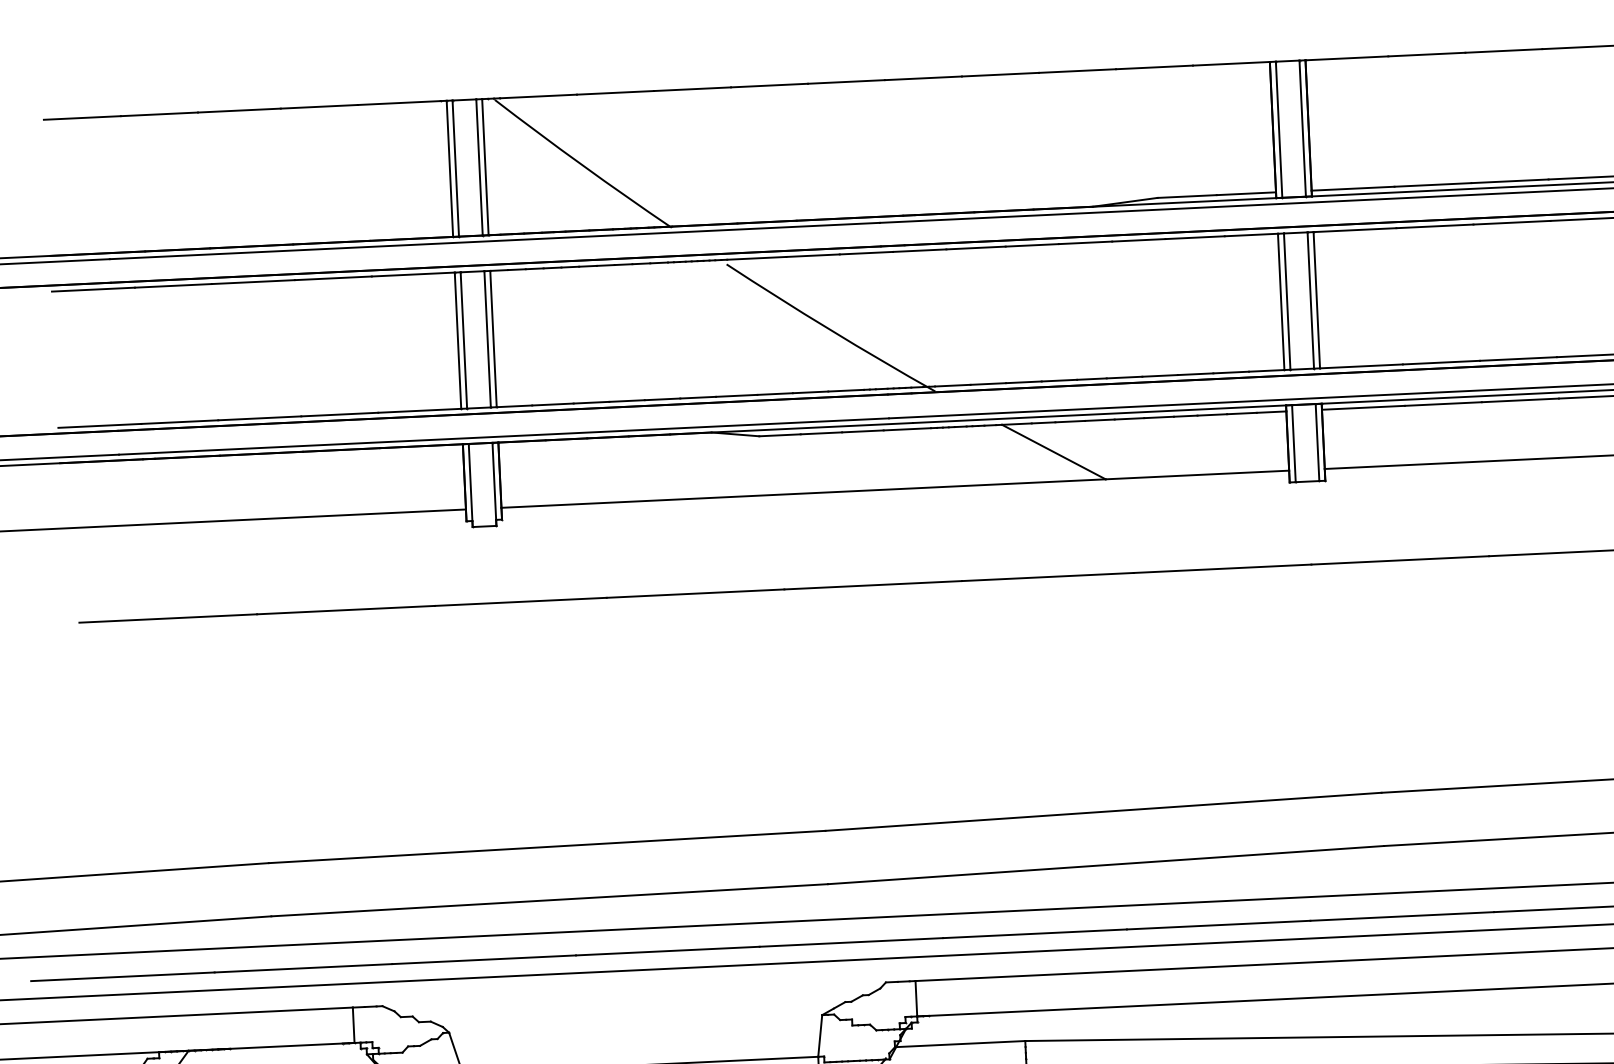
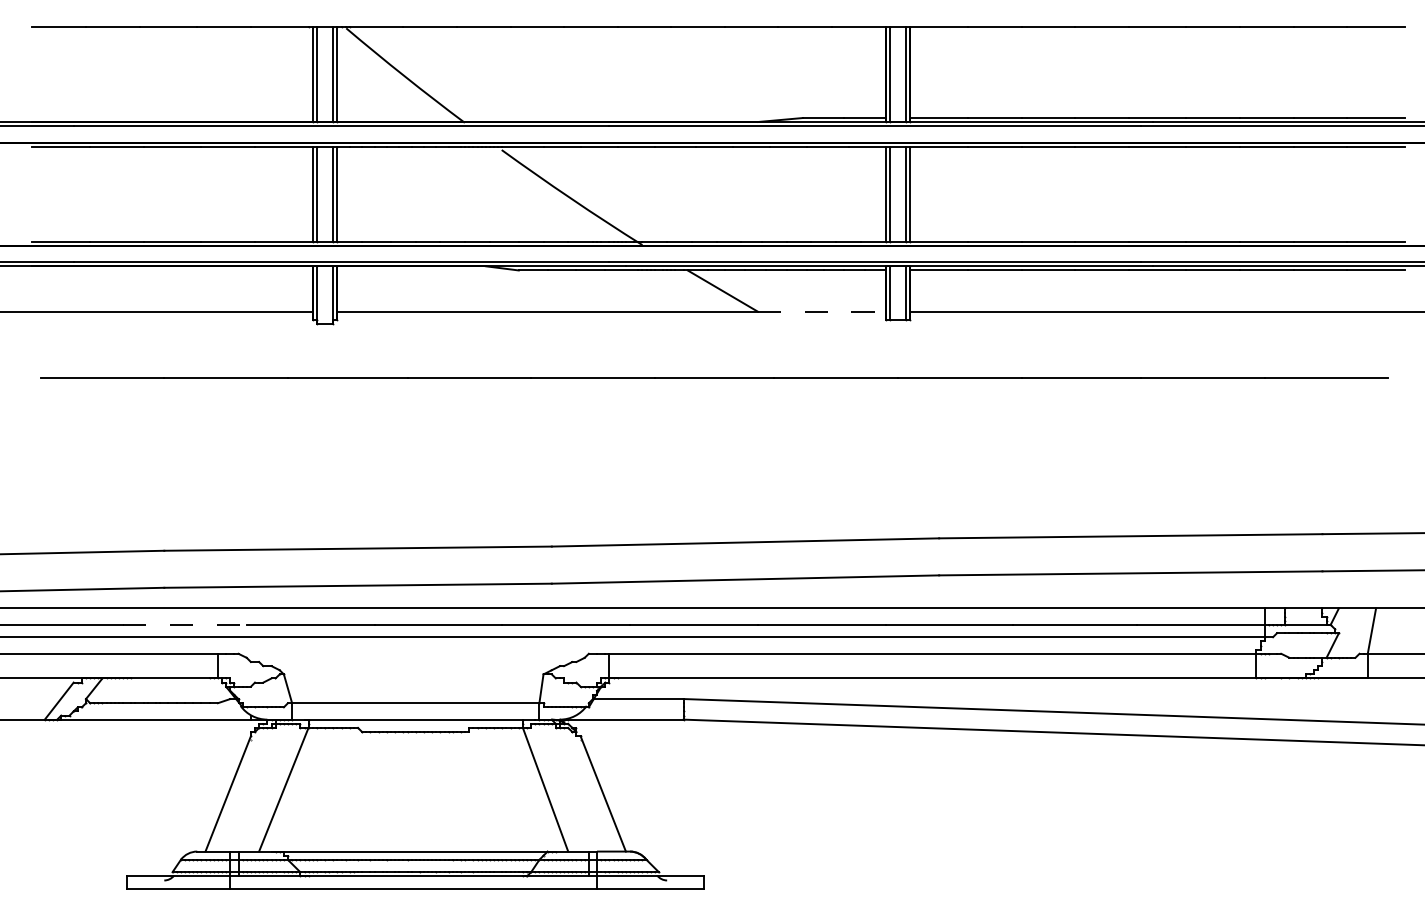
line: (1197, 474) -> (821, 311), solid -> dashed
line: (302, 967) -> (184, 624), solid -> dashed

